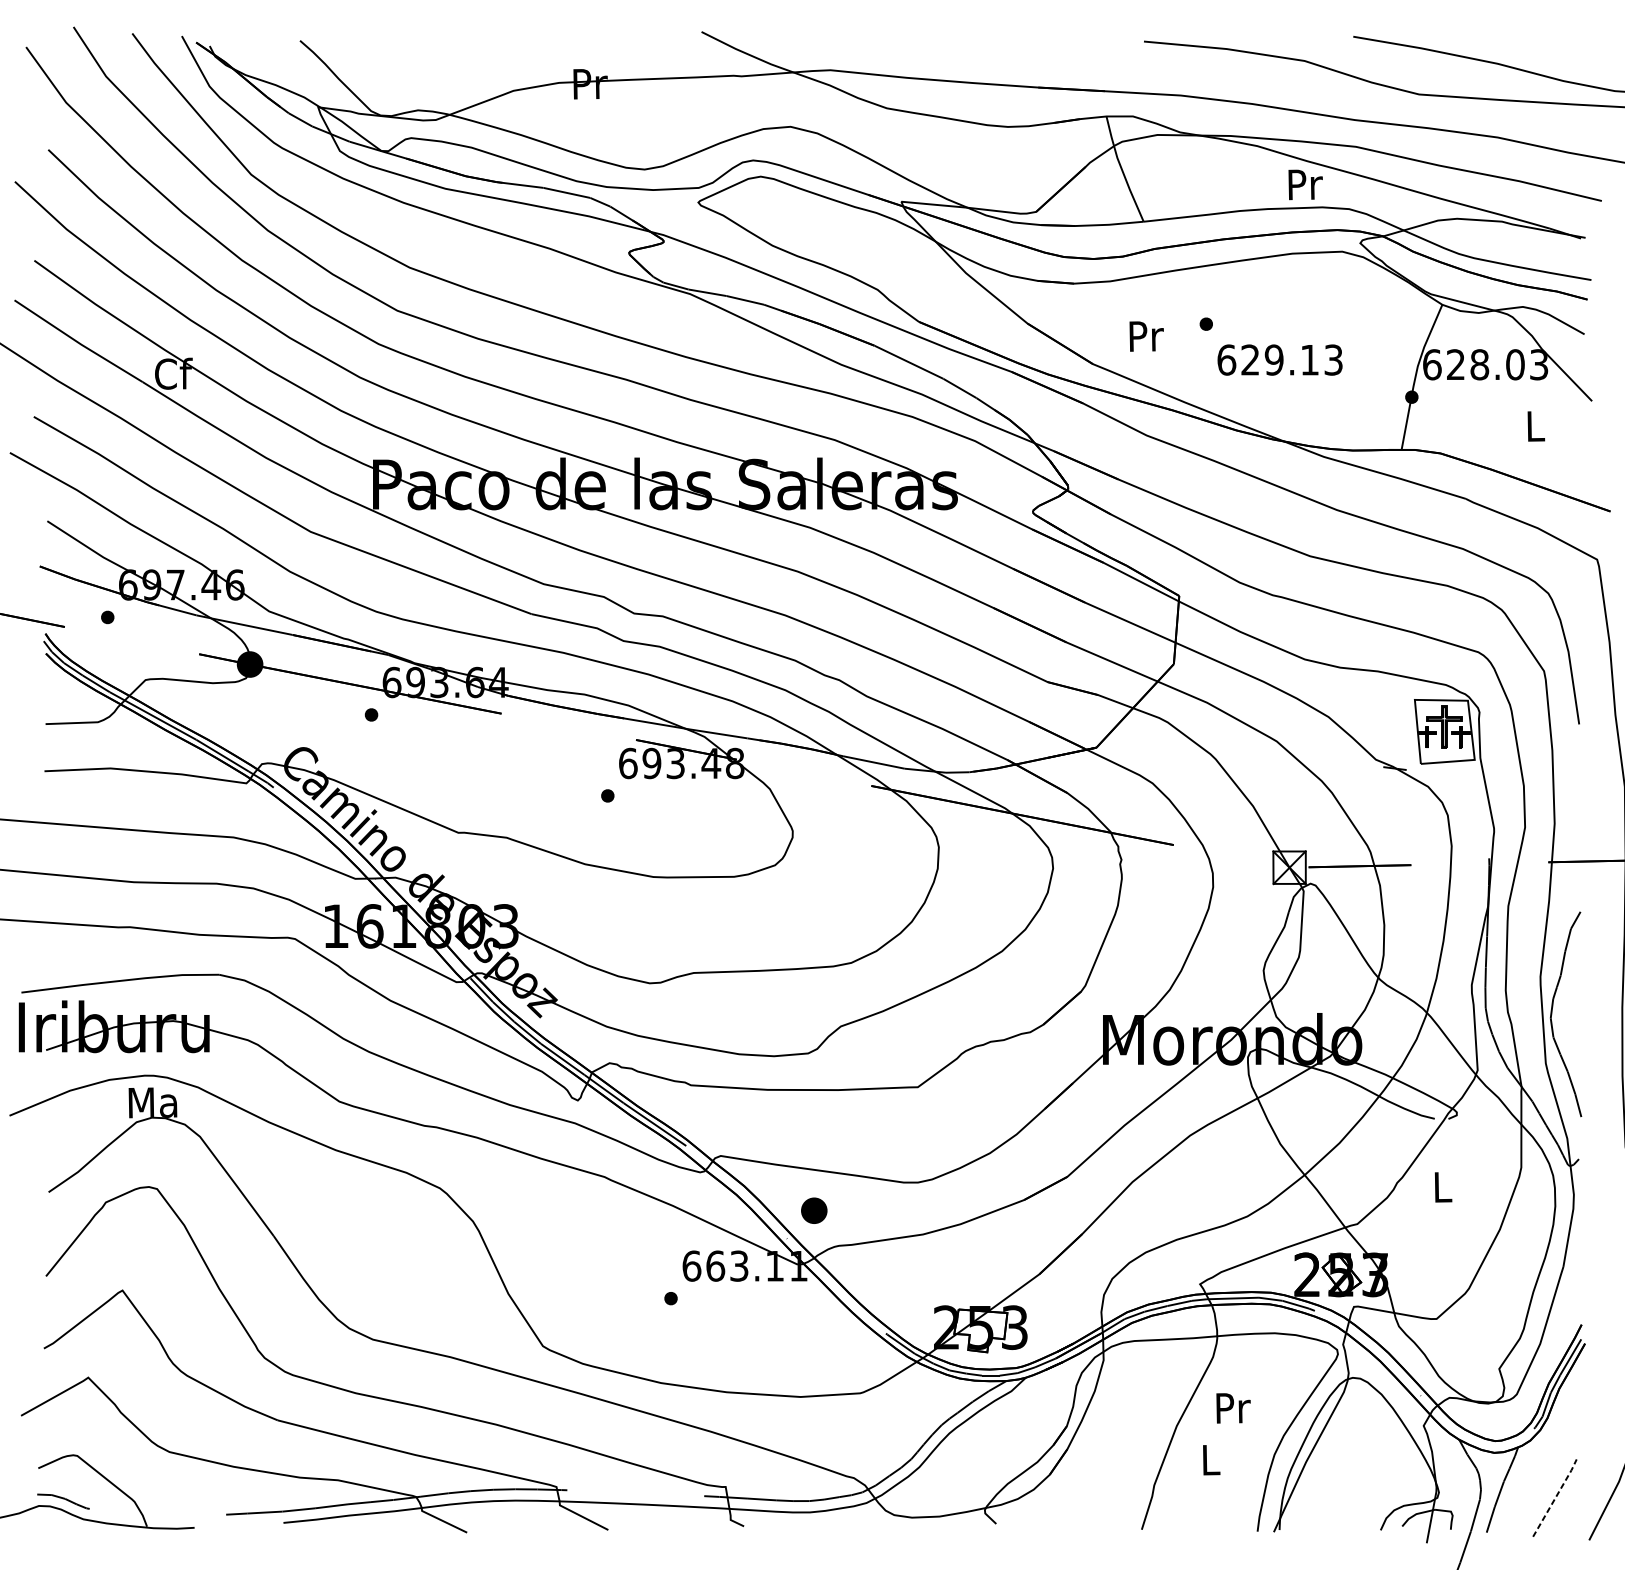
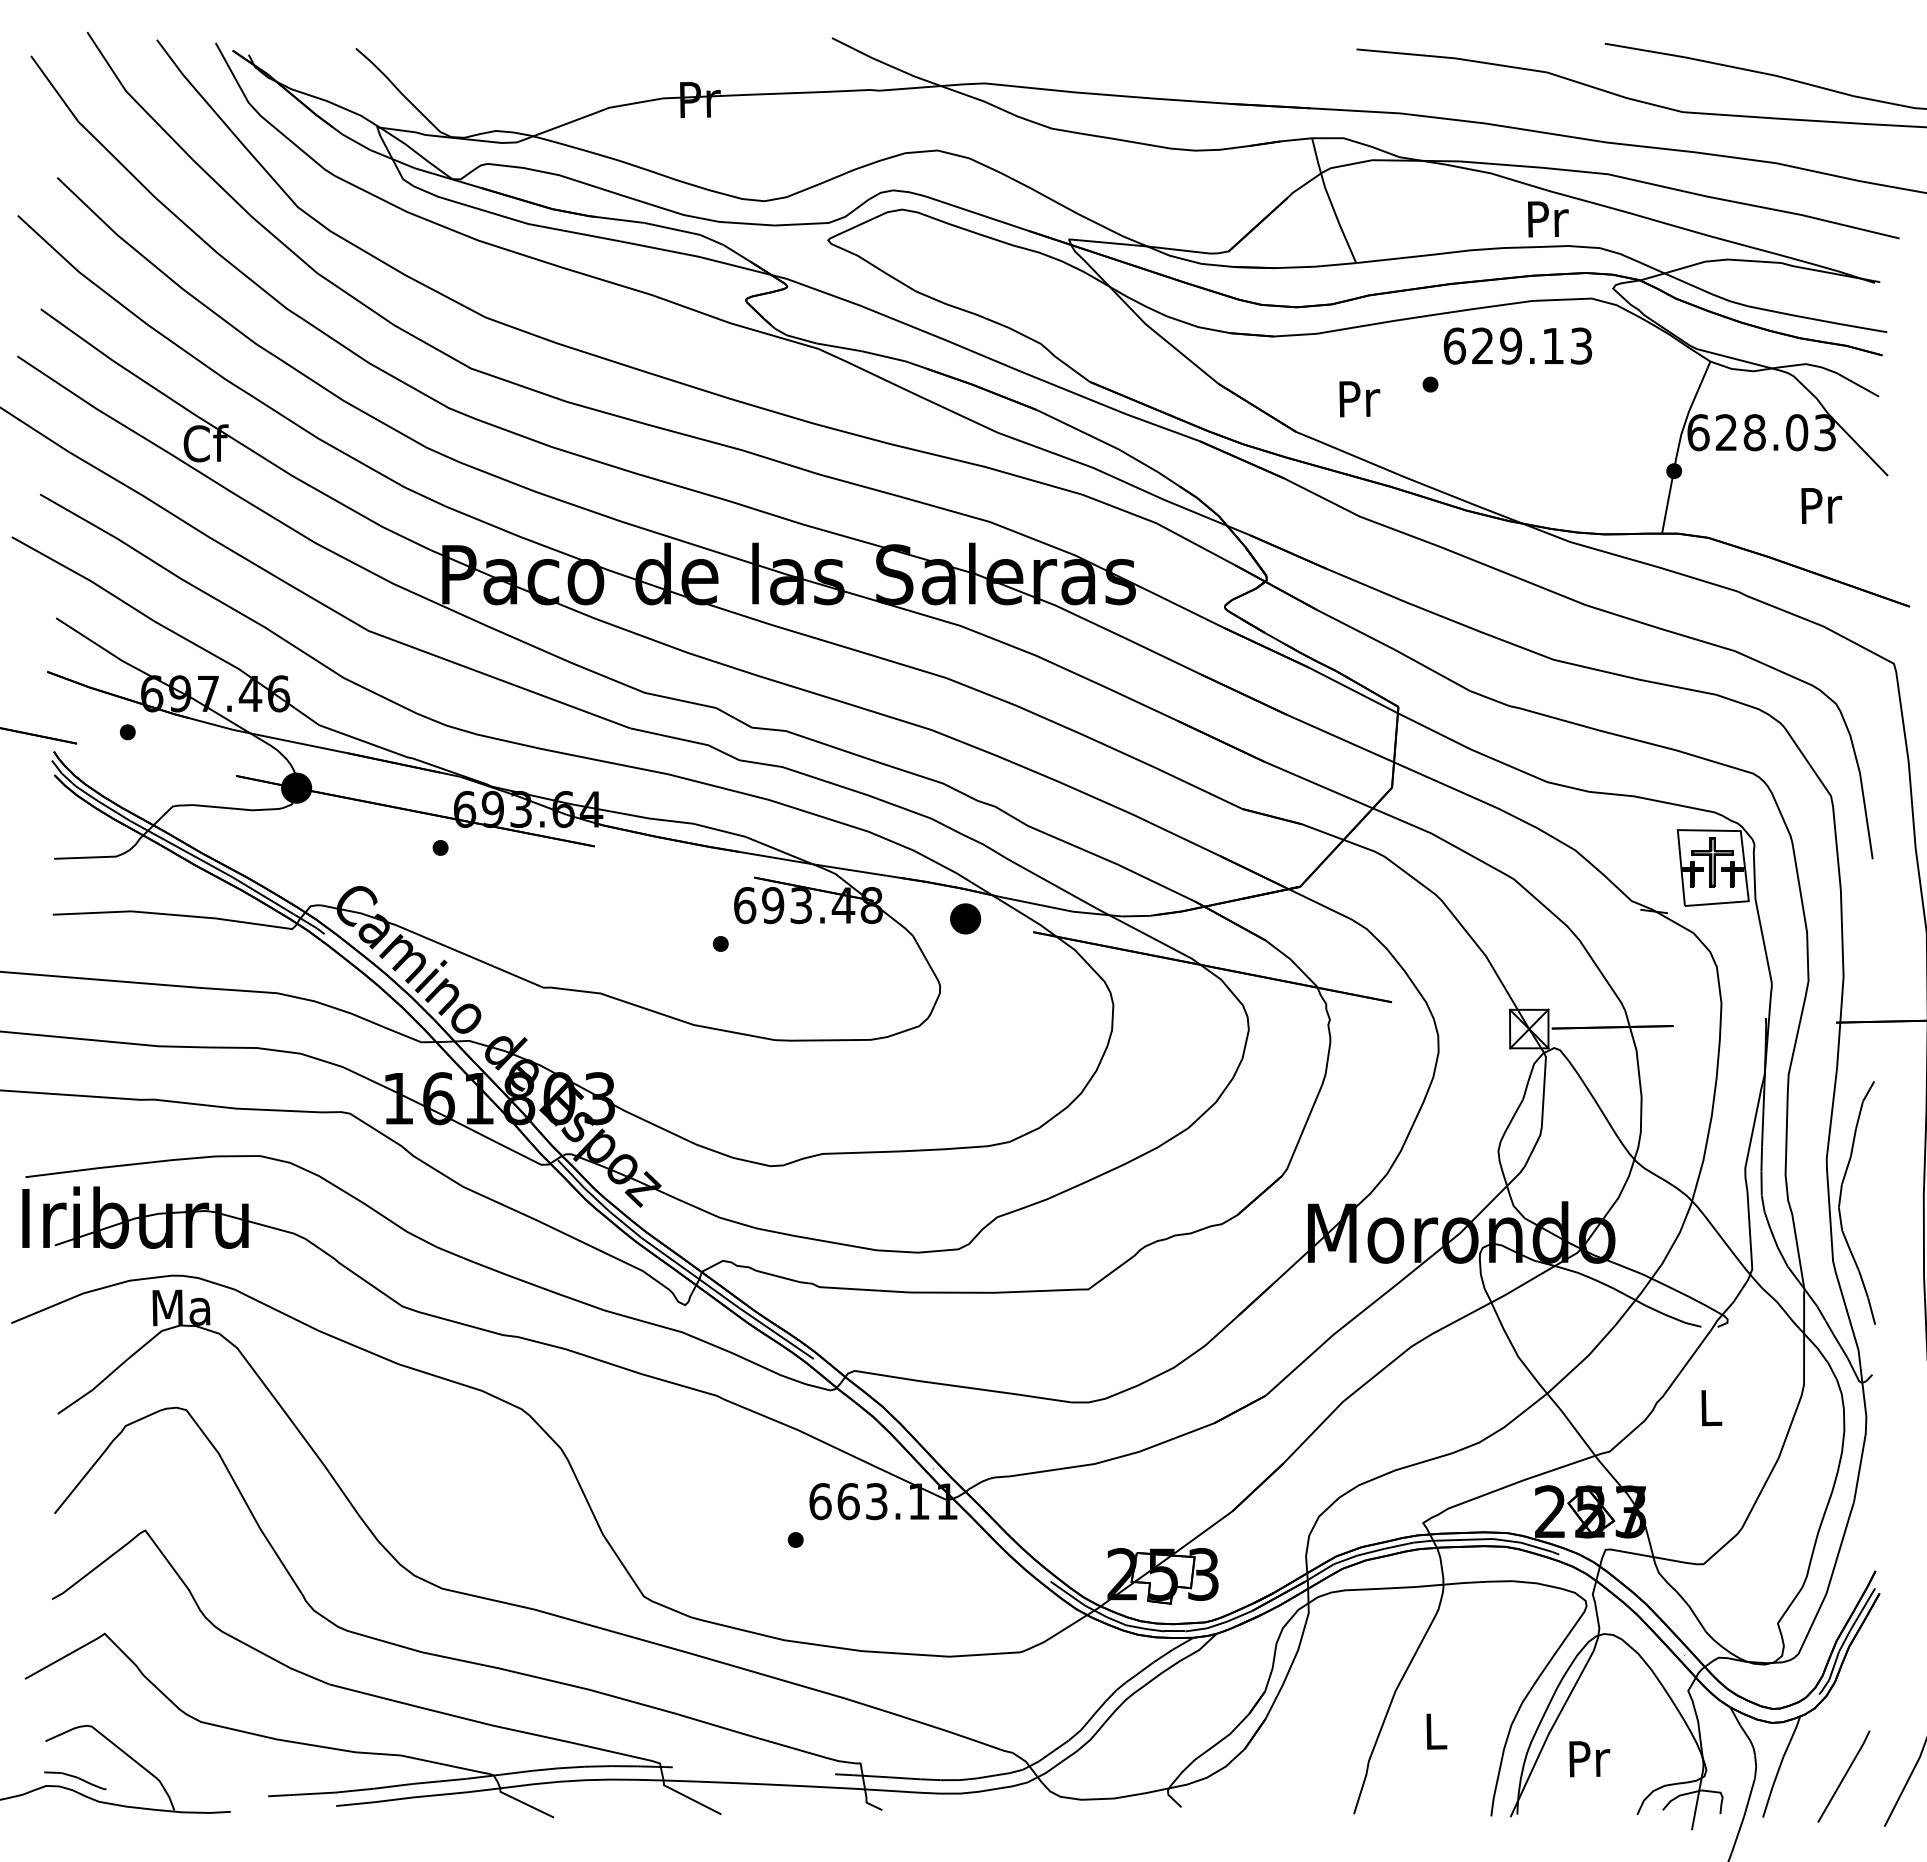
text: (1279, 359) -> (1517, 345), moved
text: (1536, 426) -> (1821, 505), L -> Pr
part: (814, 1210) -> (965, 918), moved
text: (1233, 1408) -> (1589, 1759), moved
line: (1555, 1498) -> (1844, 1776), dashed -> solid

